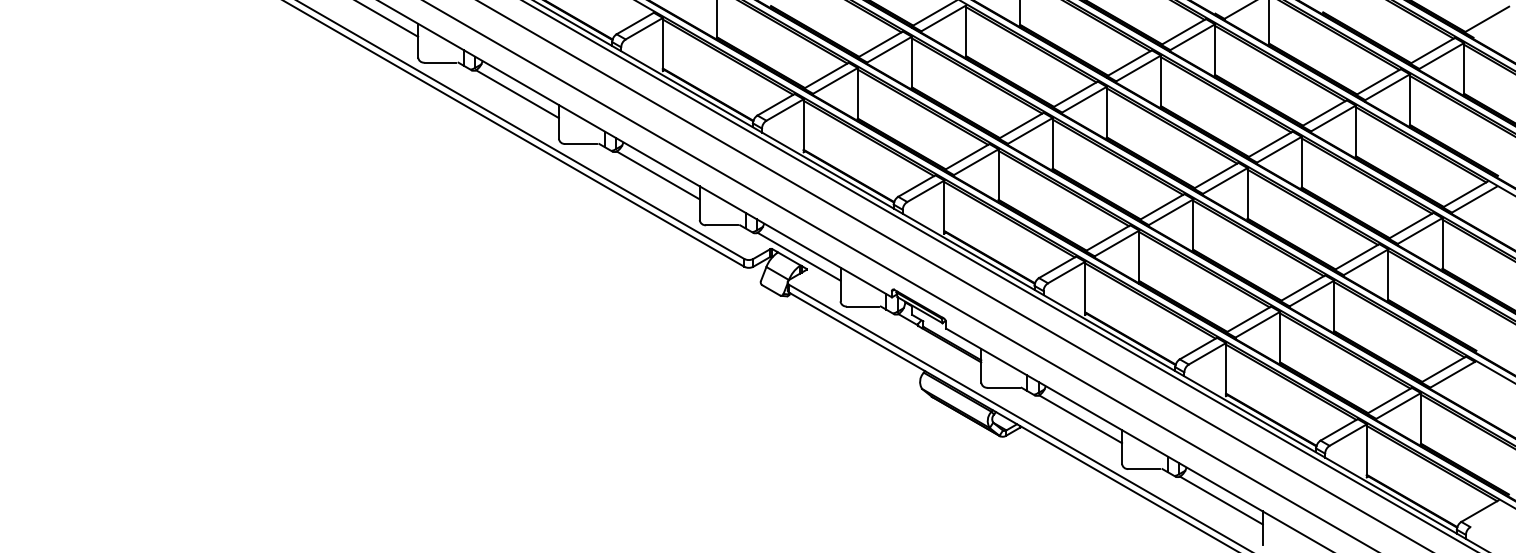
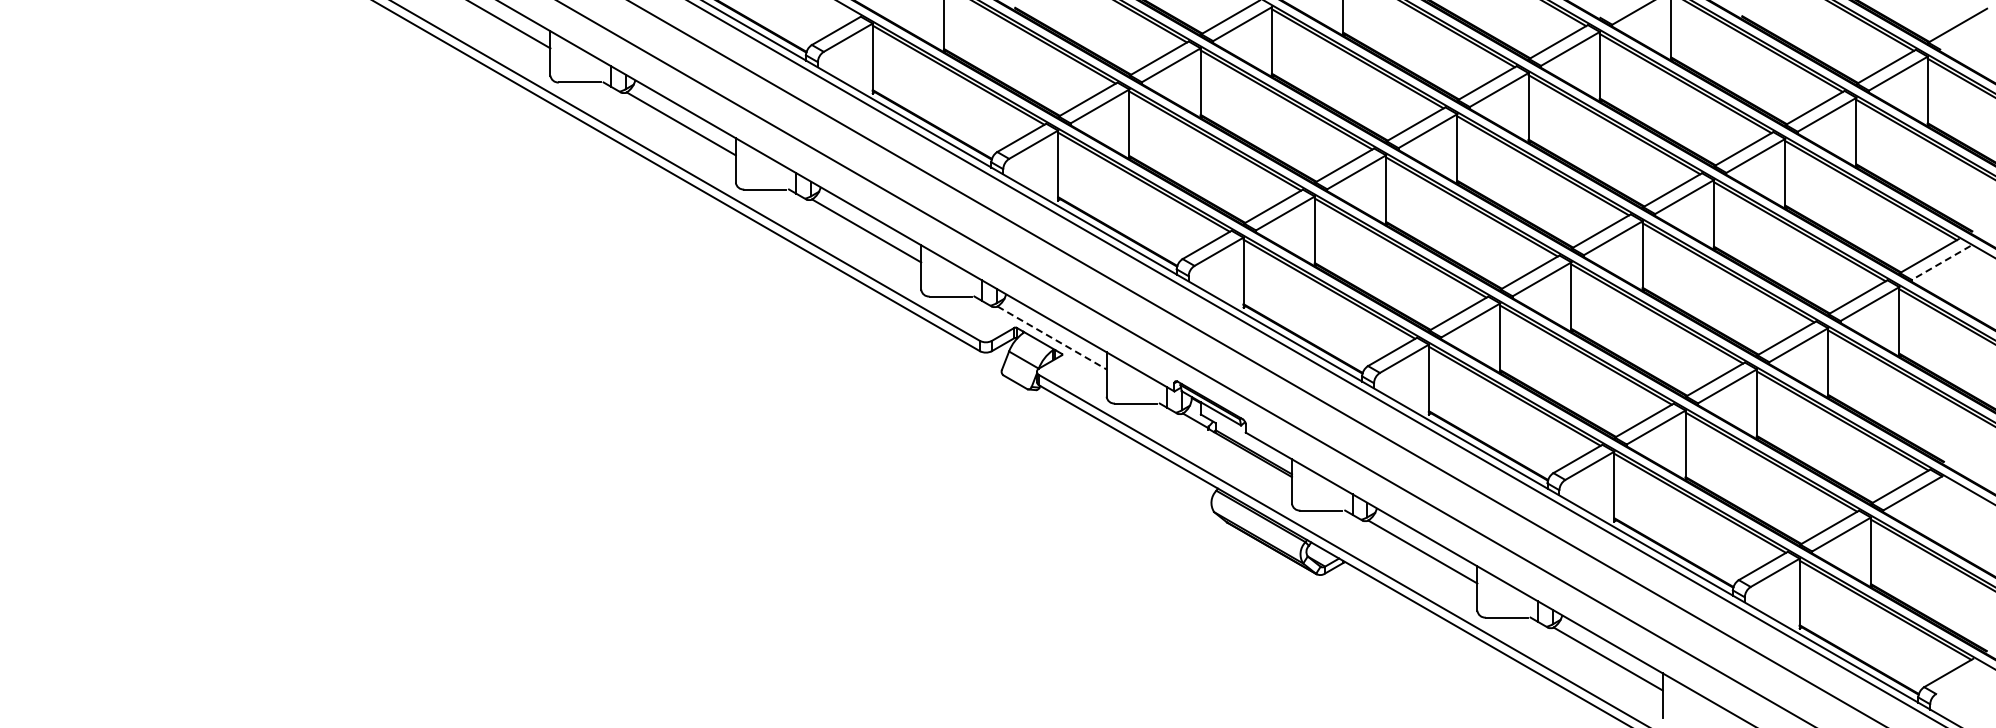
line: (1474, 199) -> (1941, 262), solid -> dashed
line: (799, 256) -> (1052, 337), solid -> dashed

